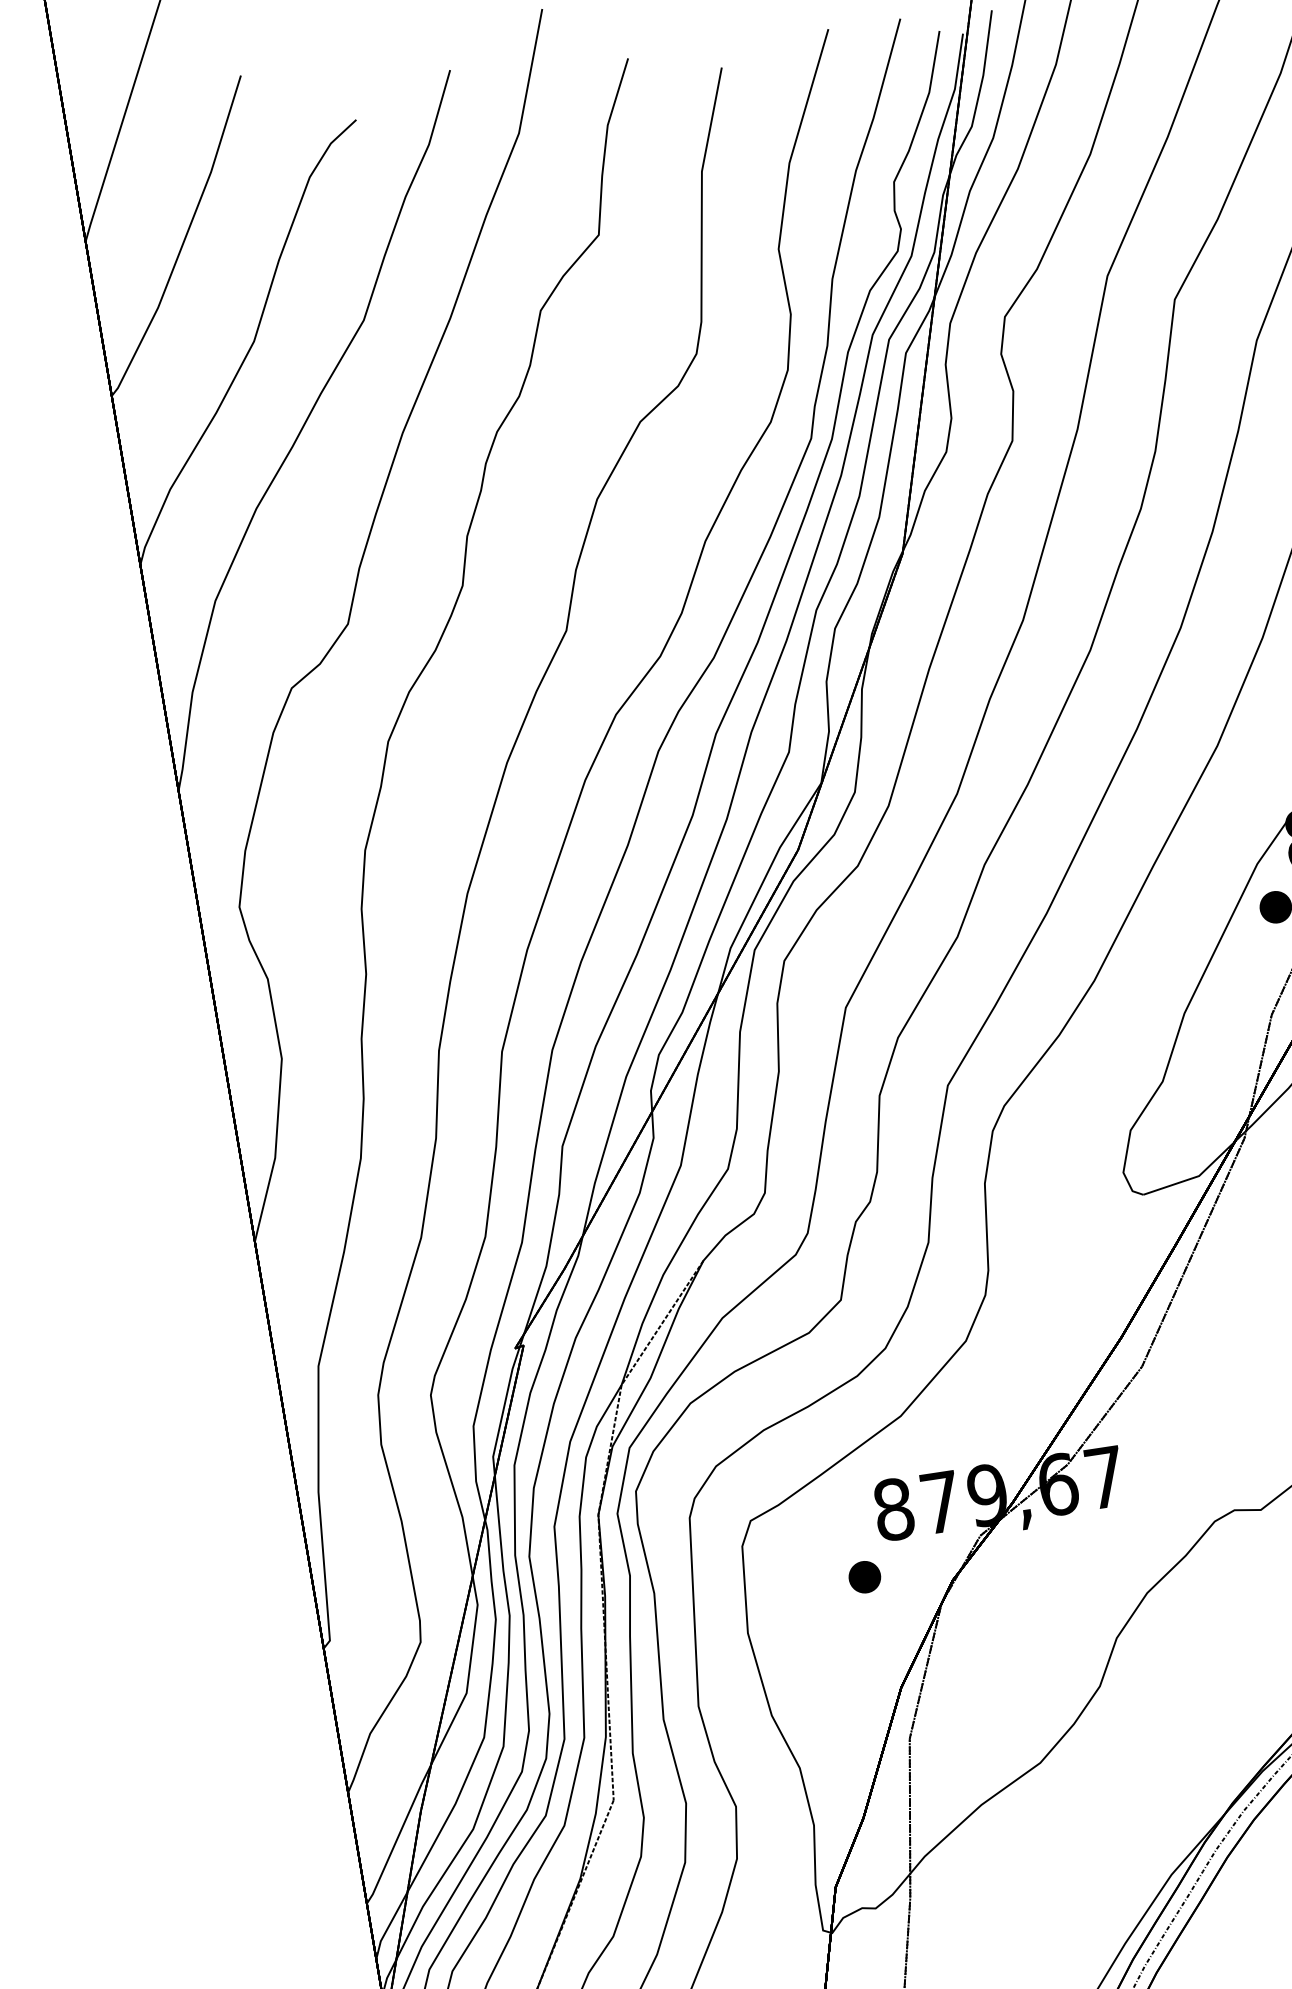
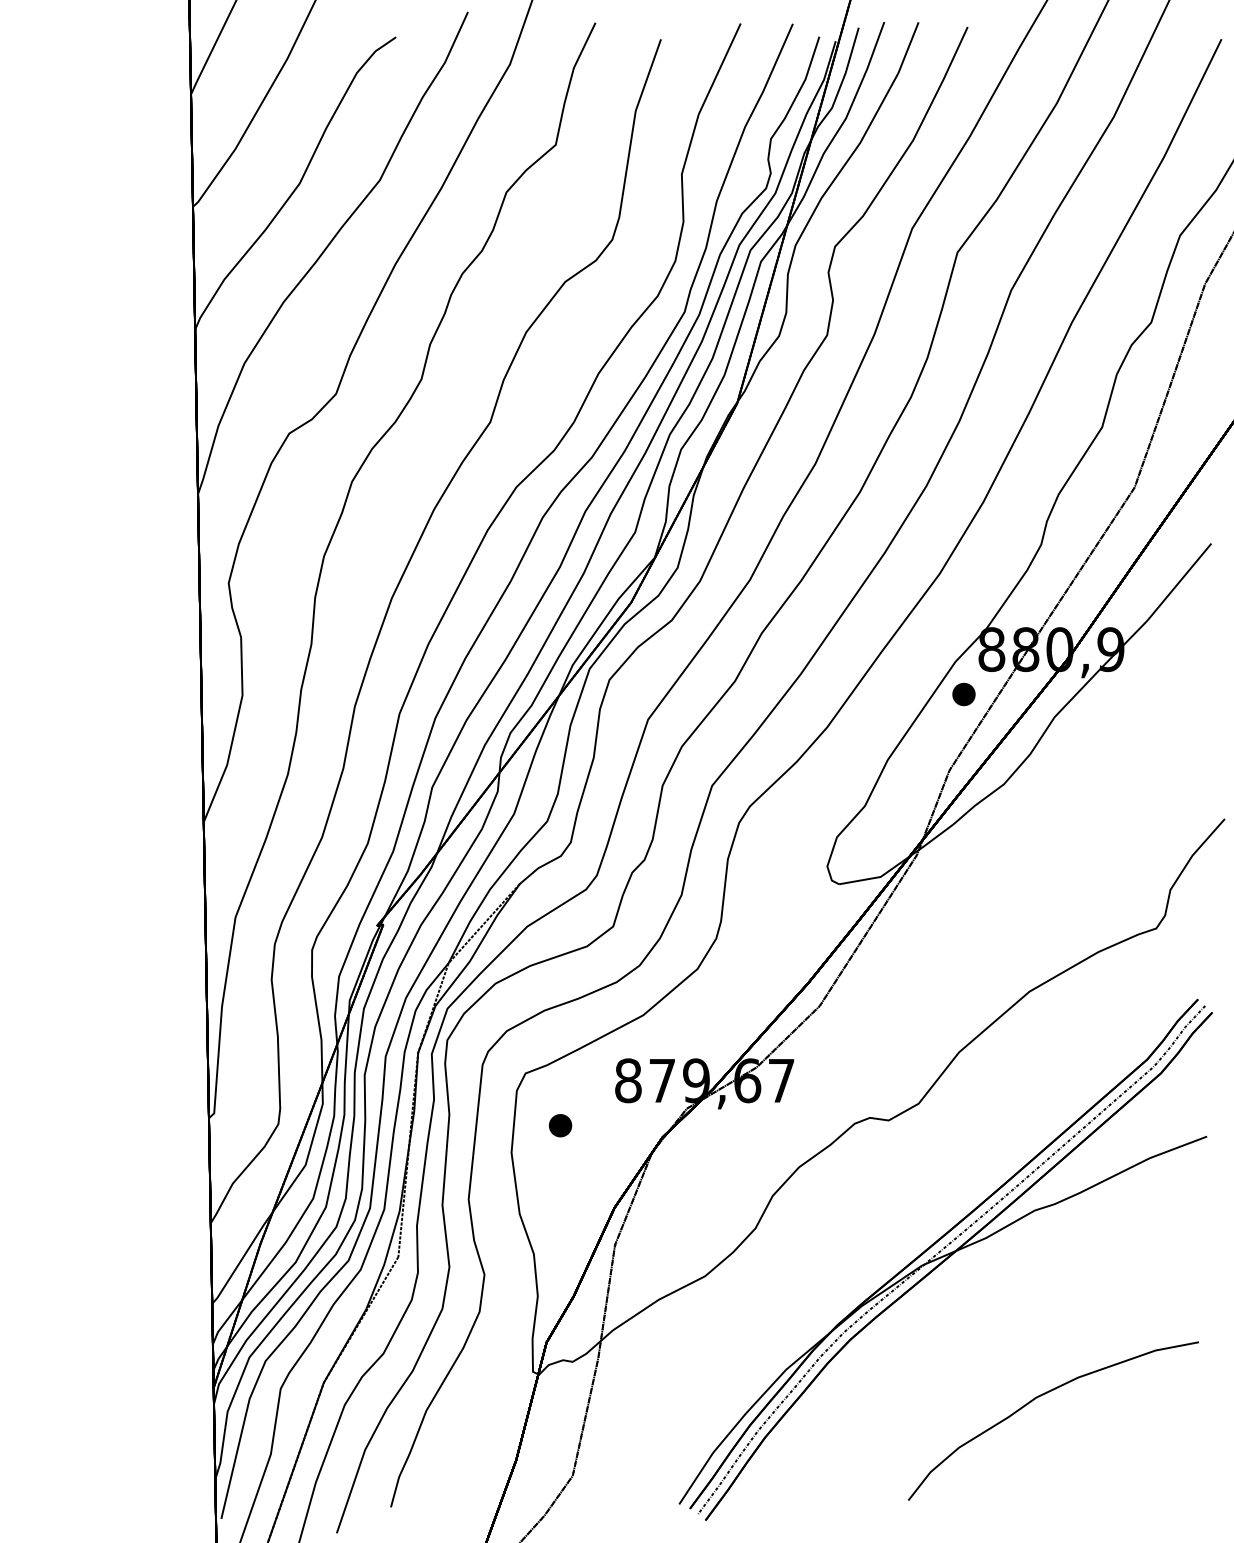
part: (864, 1576) -> (560, 1125), moved

